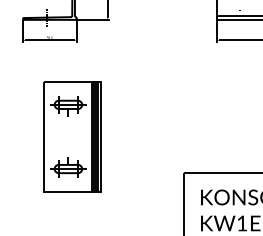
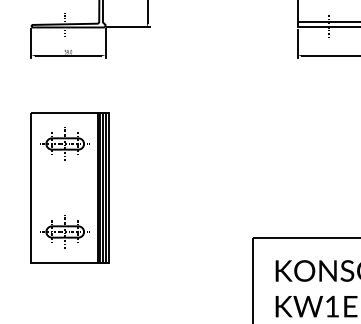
part: (72, 136) -> (70, 187), moved

